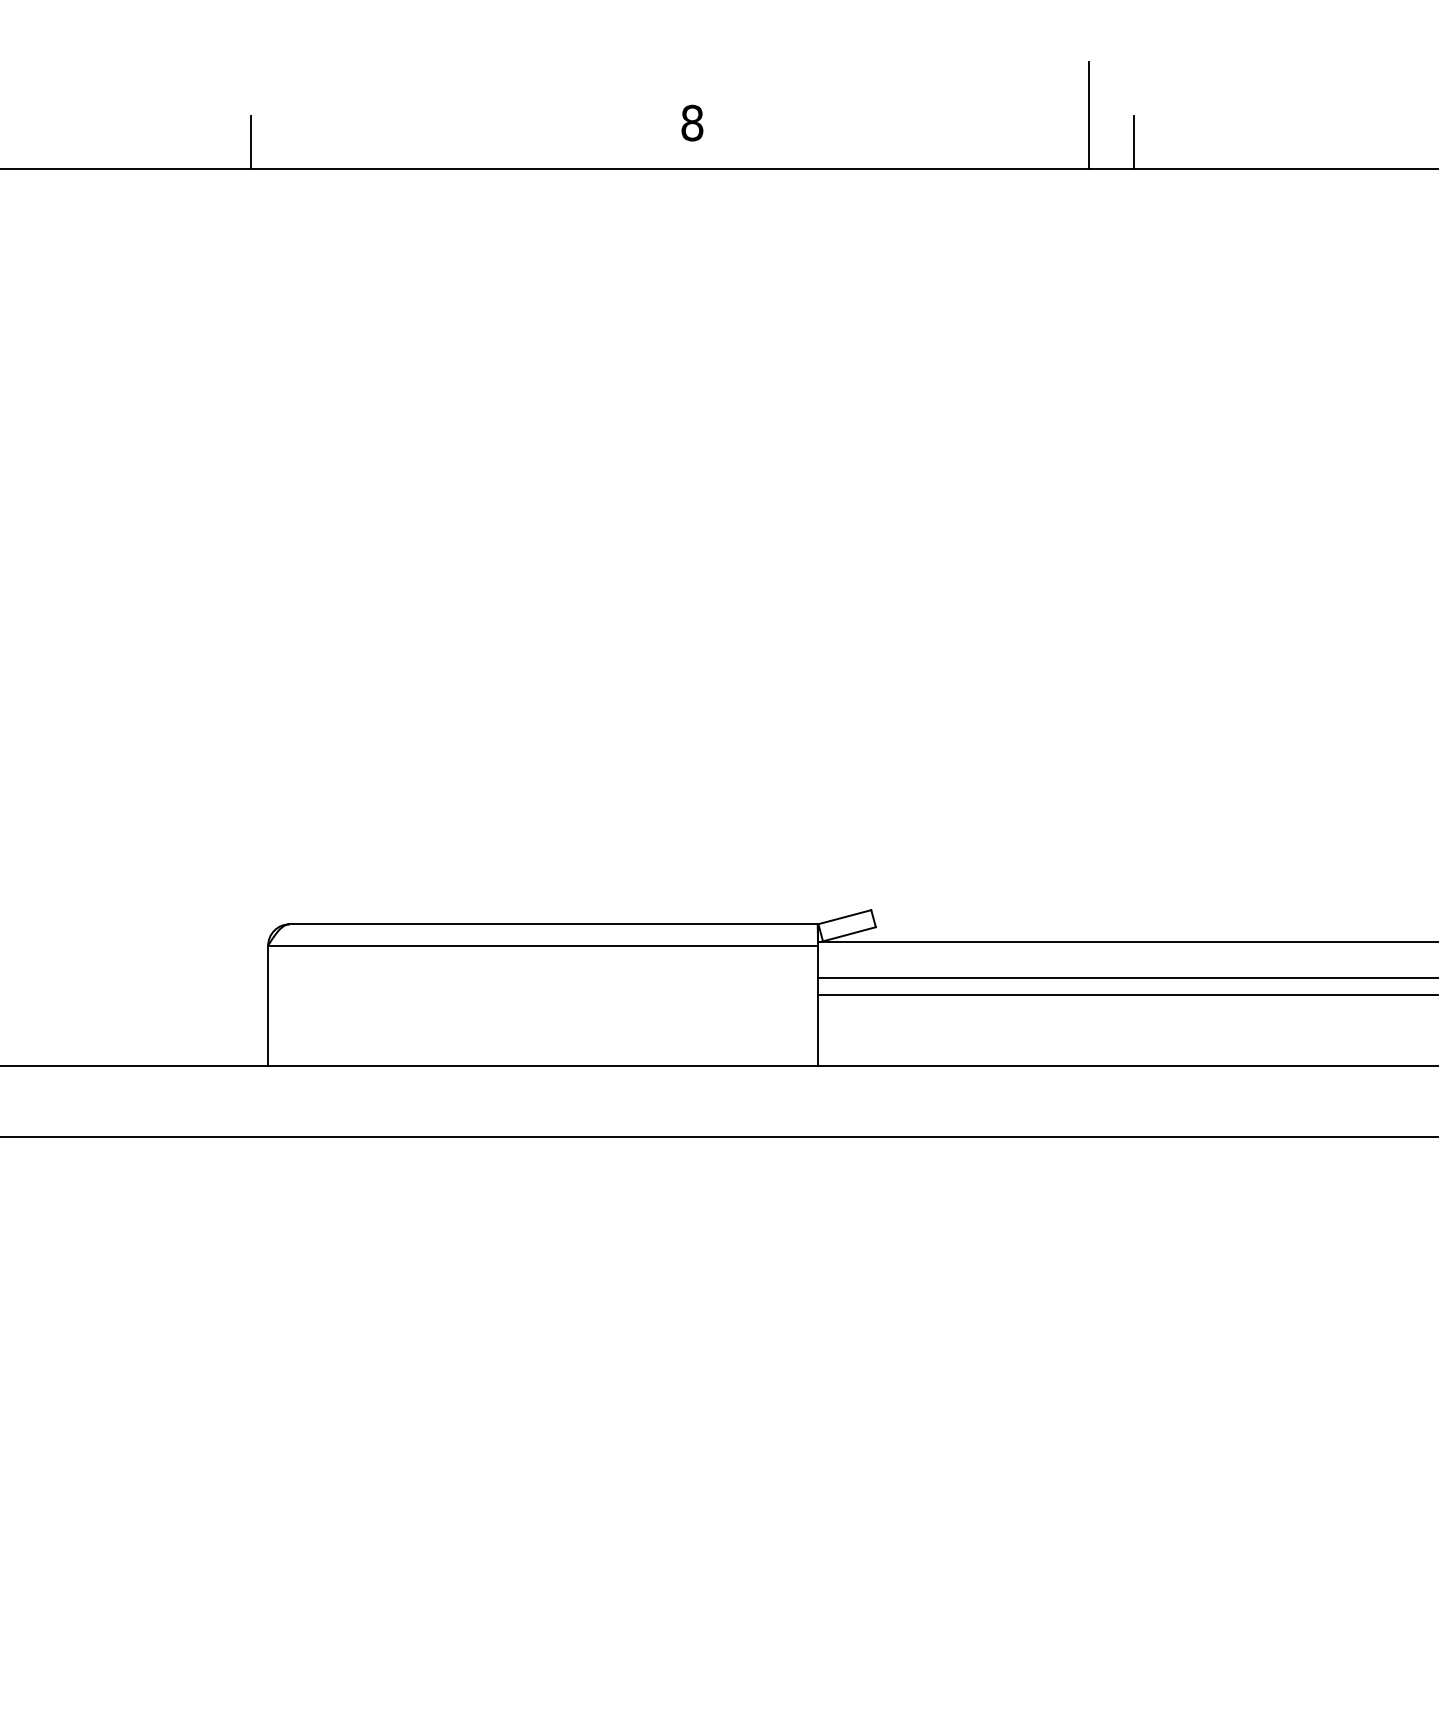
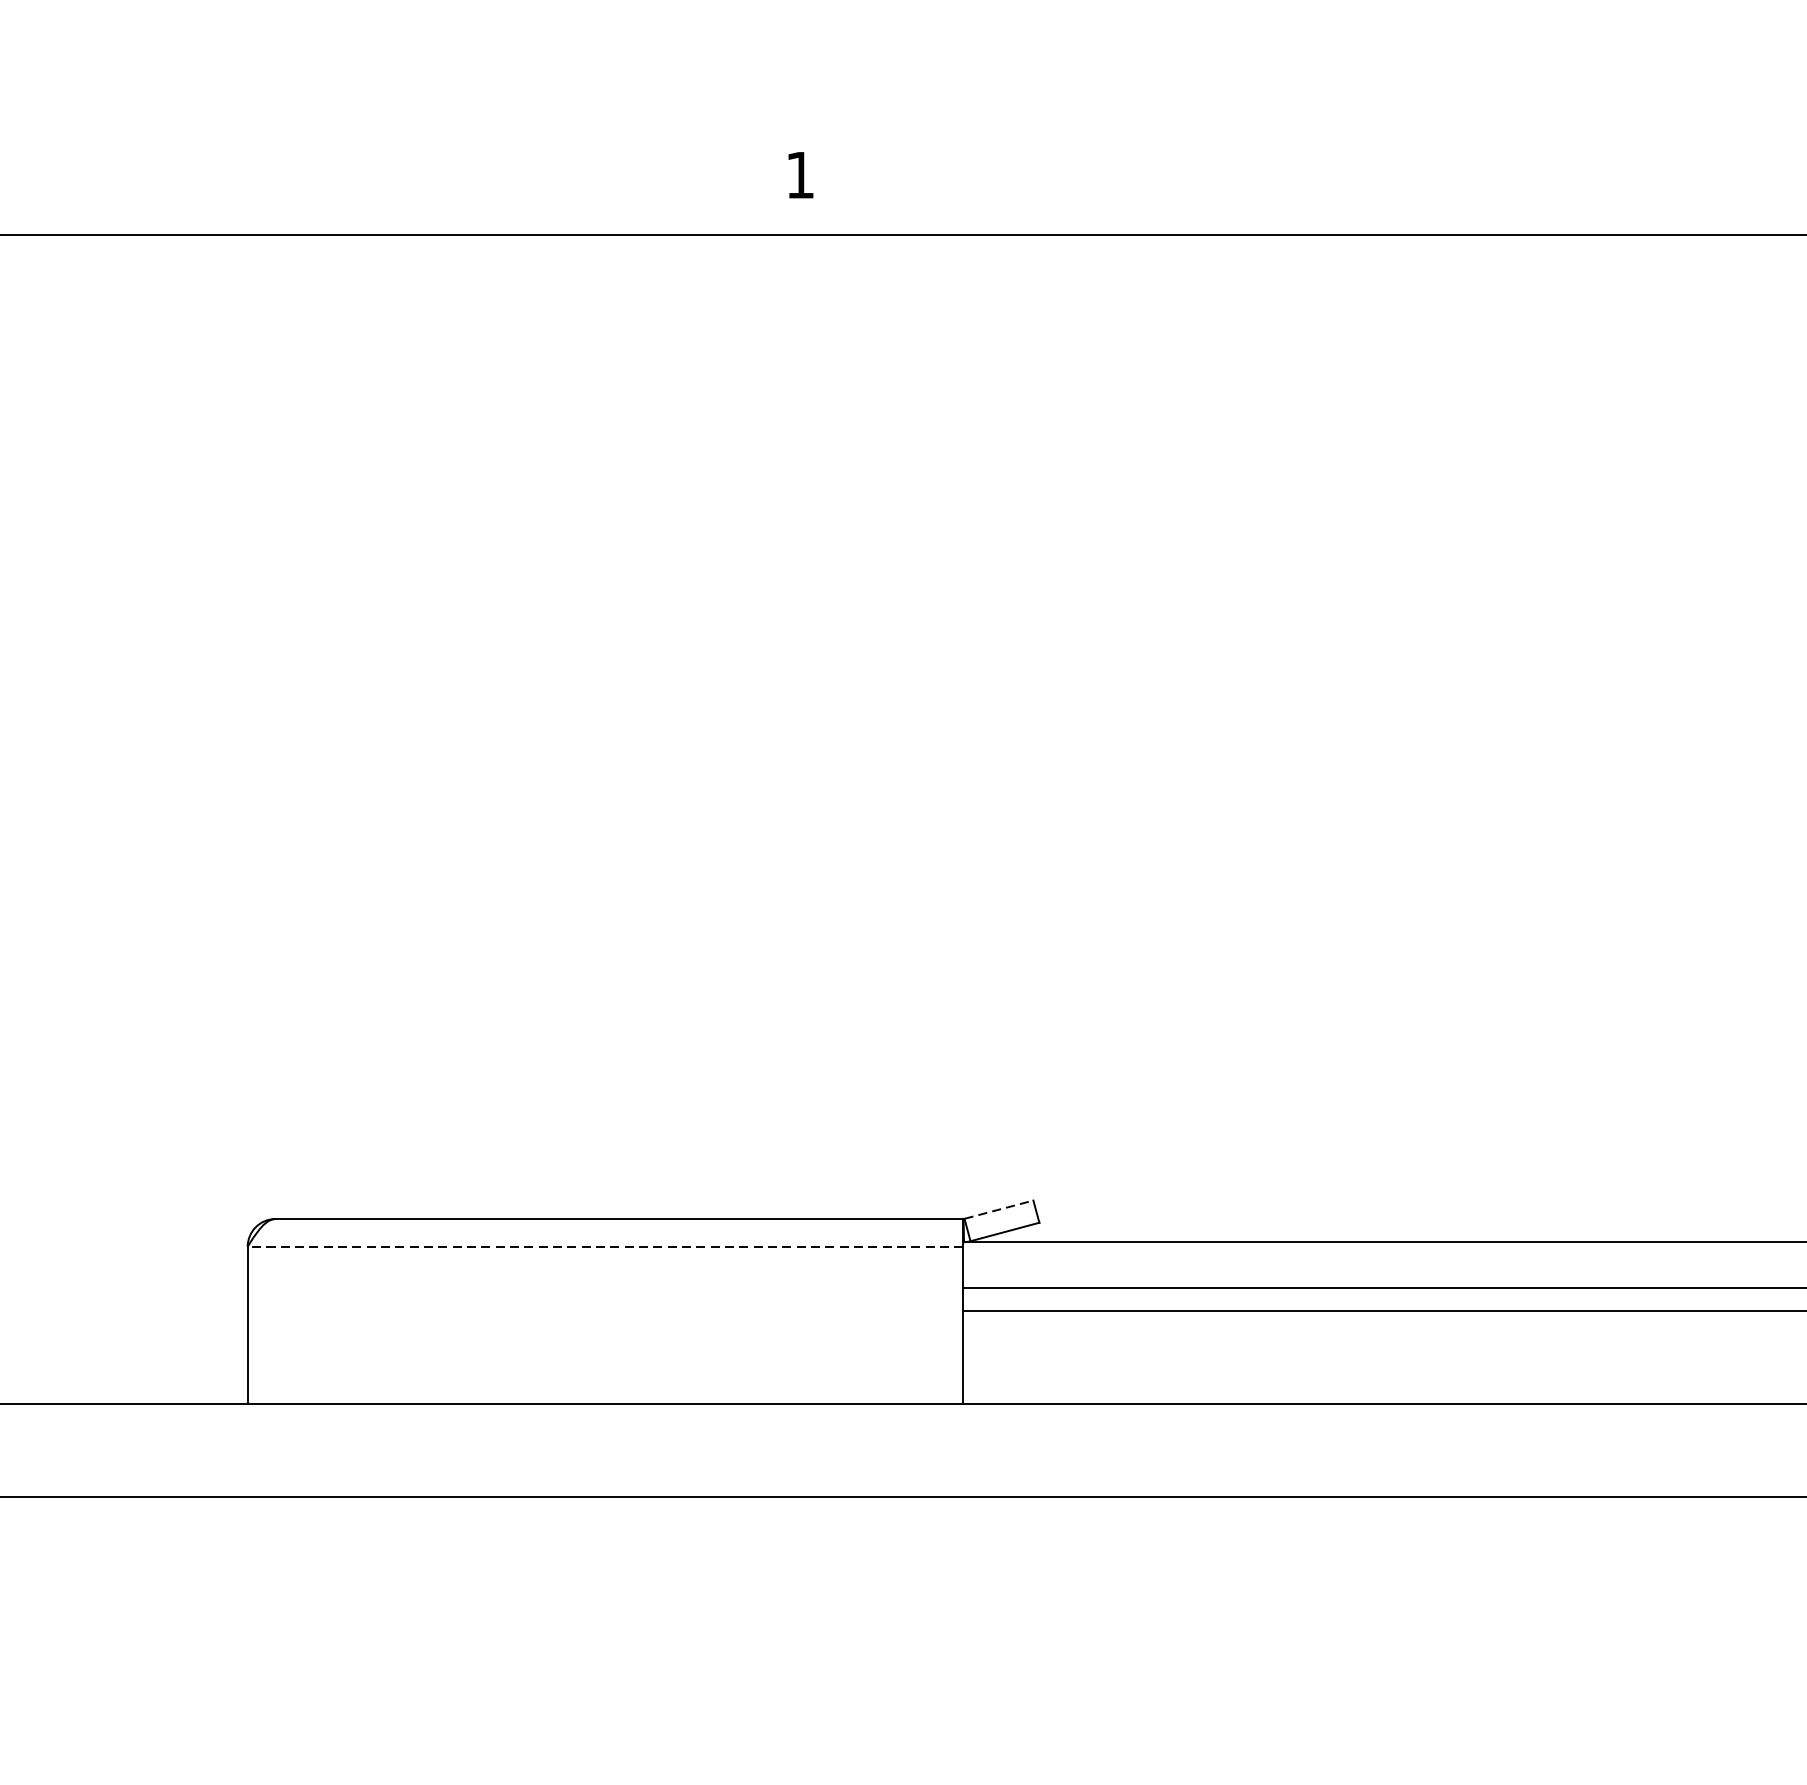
line: (1089, 115) -> (1317, 165), removed
text: (692, 122) -> (800, 174), 8 -> 1
line: (251, 141) -> (225, 199), removed
line: (1133, 141) -> (1375, 199), removed
line: (845, 917) -> (999, 1210), solid -> dashed
line: (542, 945) -> (605, 1246), solid -> dashed

